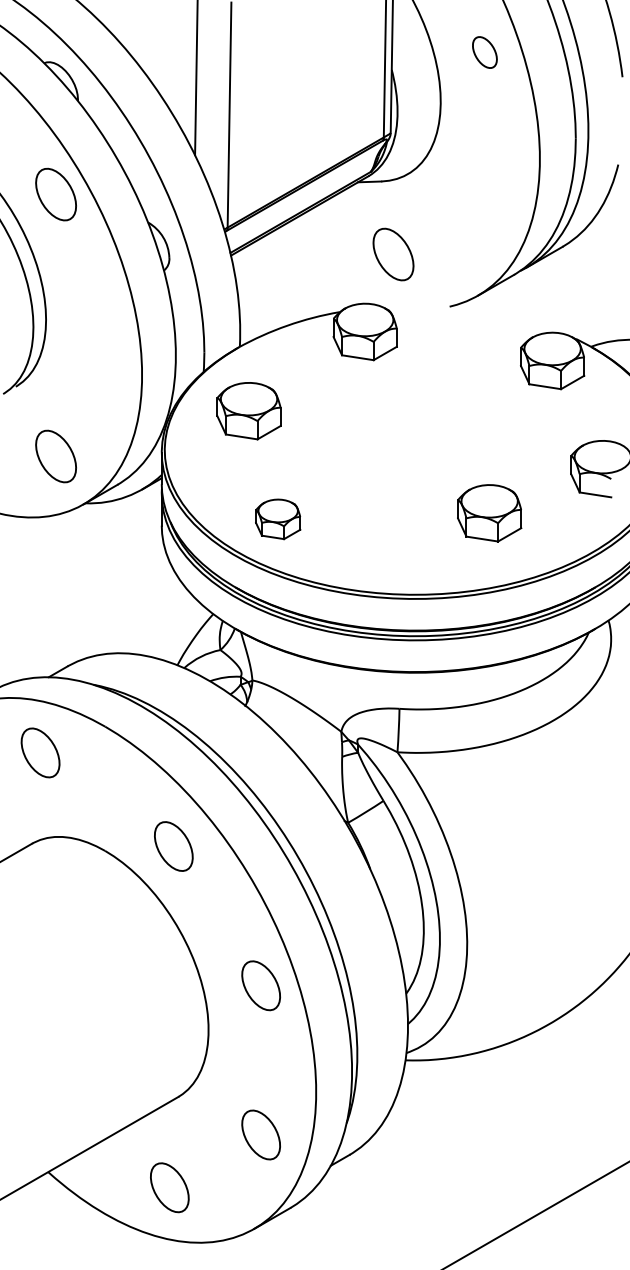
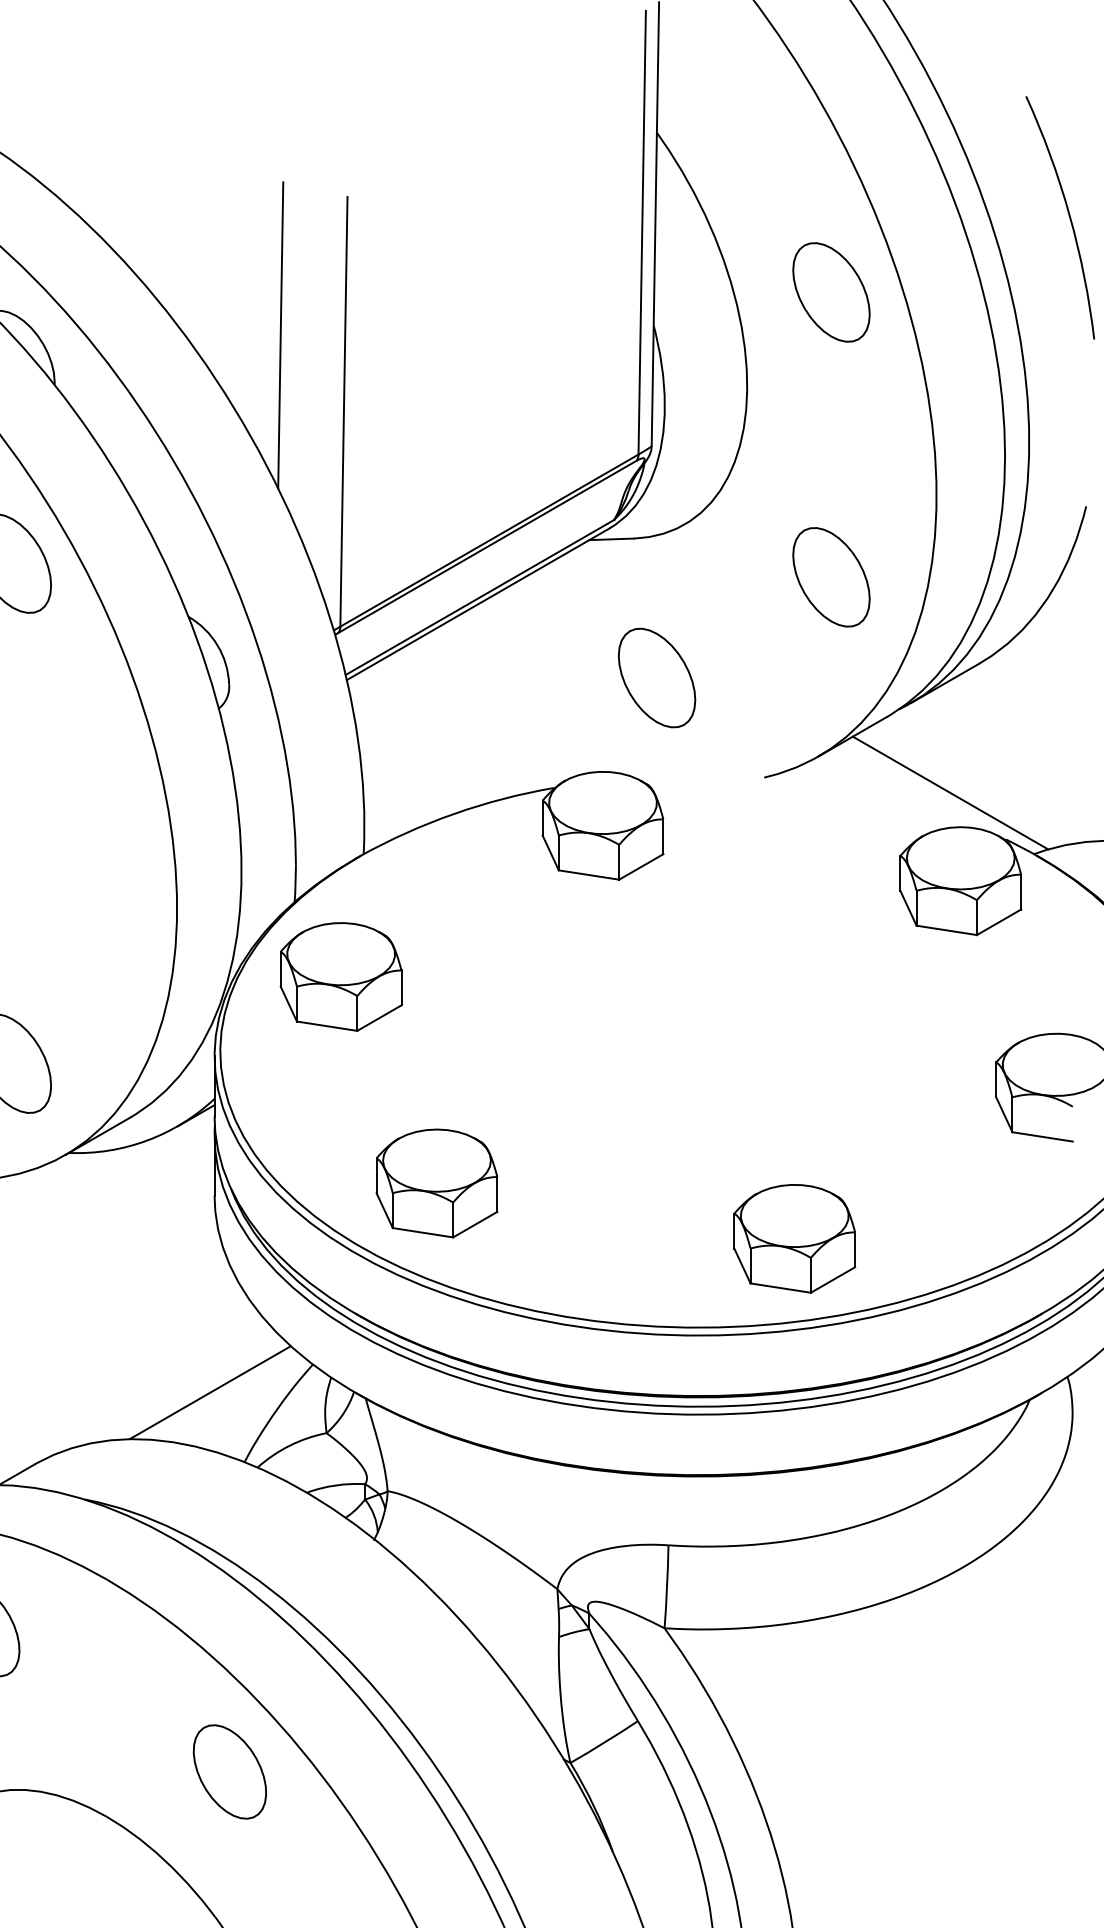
part: (484, 52) -> (830, 292), size x1.67
part: (484, 201) -> (830, 576), added
line: (547, 314) -> (951, 792), added
part: (248, 411) -> (340, 977), moved
part: (489, 513) -> (794, 1239), moved
part: (277, 519) -> (435, 1183), size x1.43
line: (159, 628) -> (210, 1391), added
part: (173, 846) -> (229, 1771), moved

